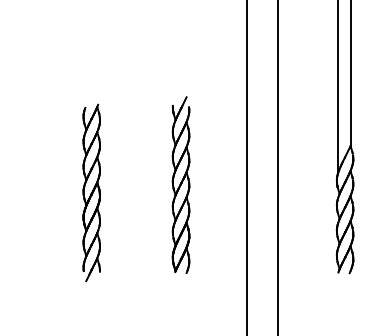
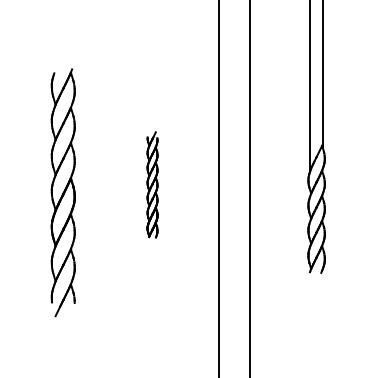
part: (180, 184) -> (152, 184), size x0.6
part: (91, 192) -> (63, 192), size x1.4

